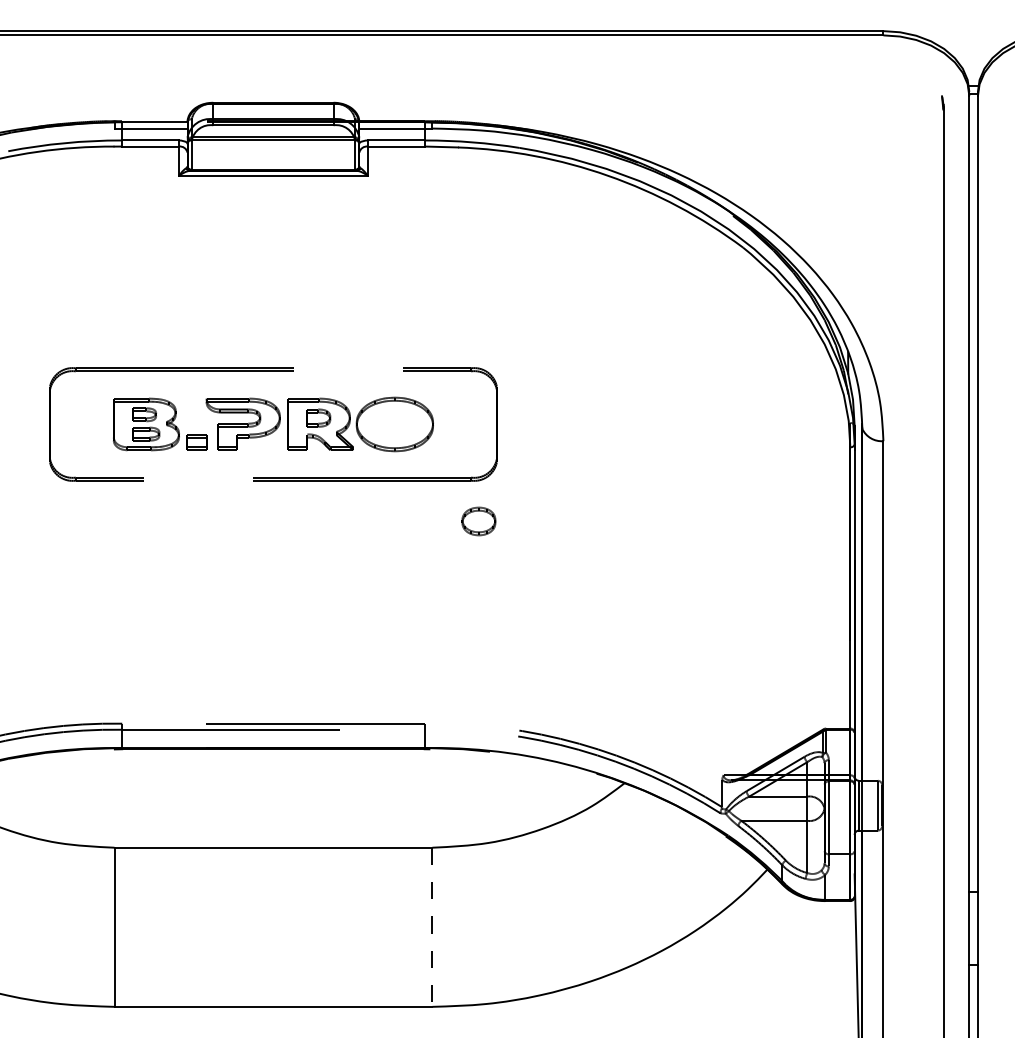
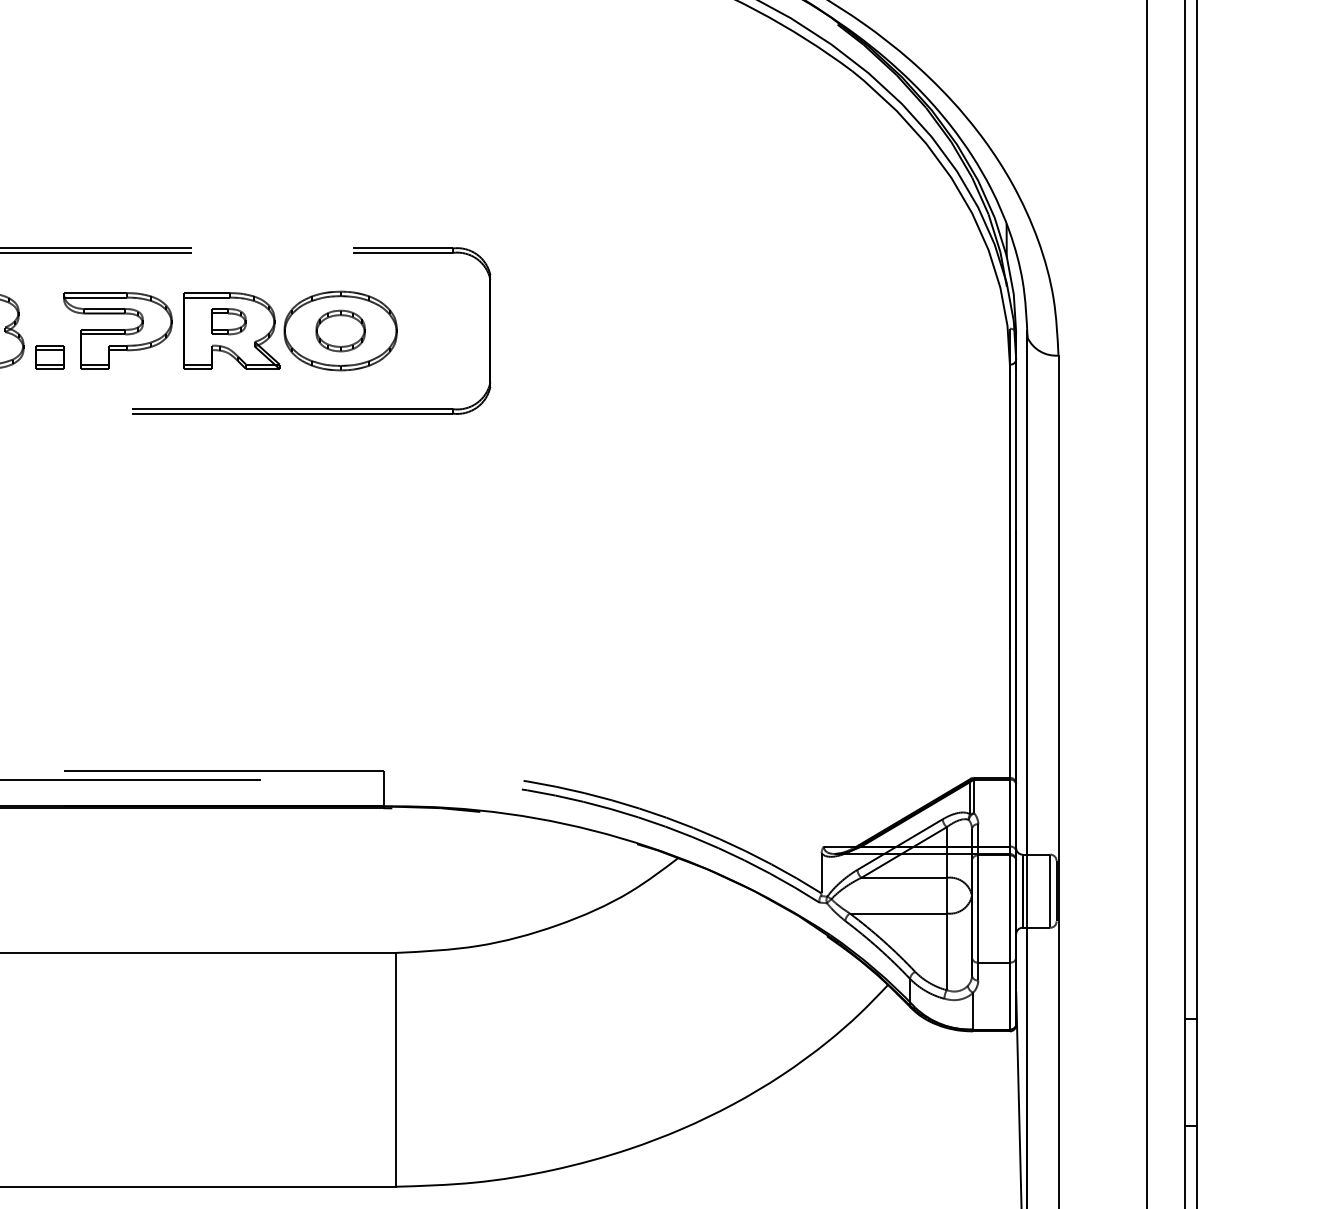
part: (478, 521) -> (340, 331), moved
line: (432, 927) -> (395, 1070), dashed -> solid

